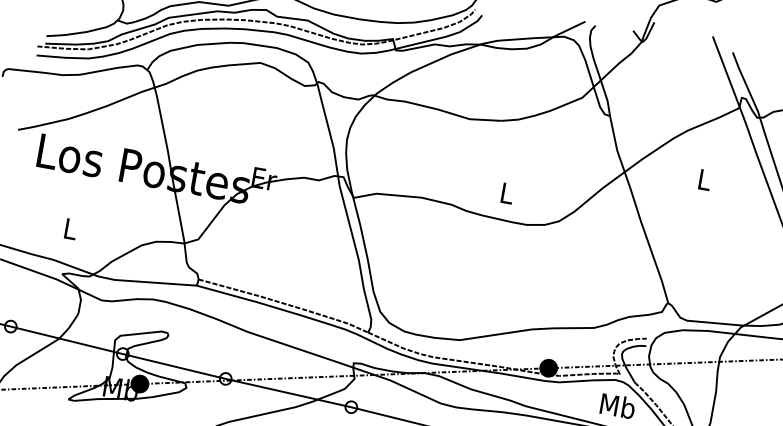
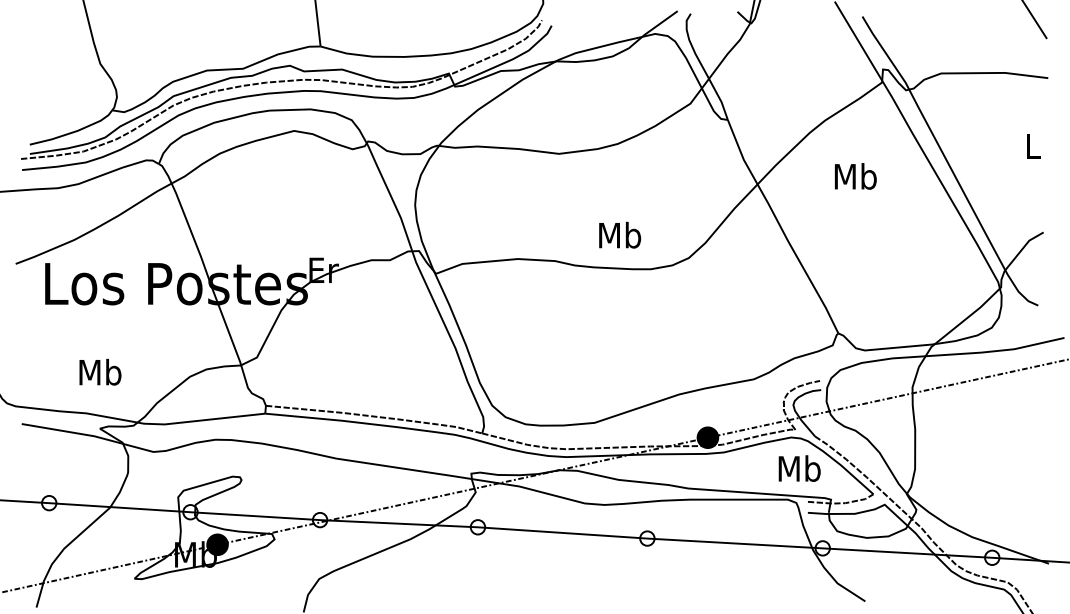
text: (704, 179) -> (855, 176), L -> Mb
text: (507, 192) -> (620, 234), L -> Mb
text: (70, 228) -> (100, 371), L -> Mb

